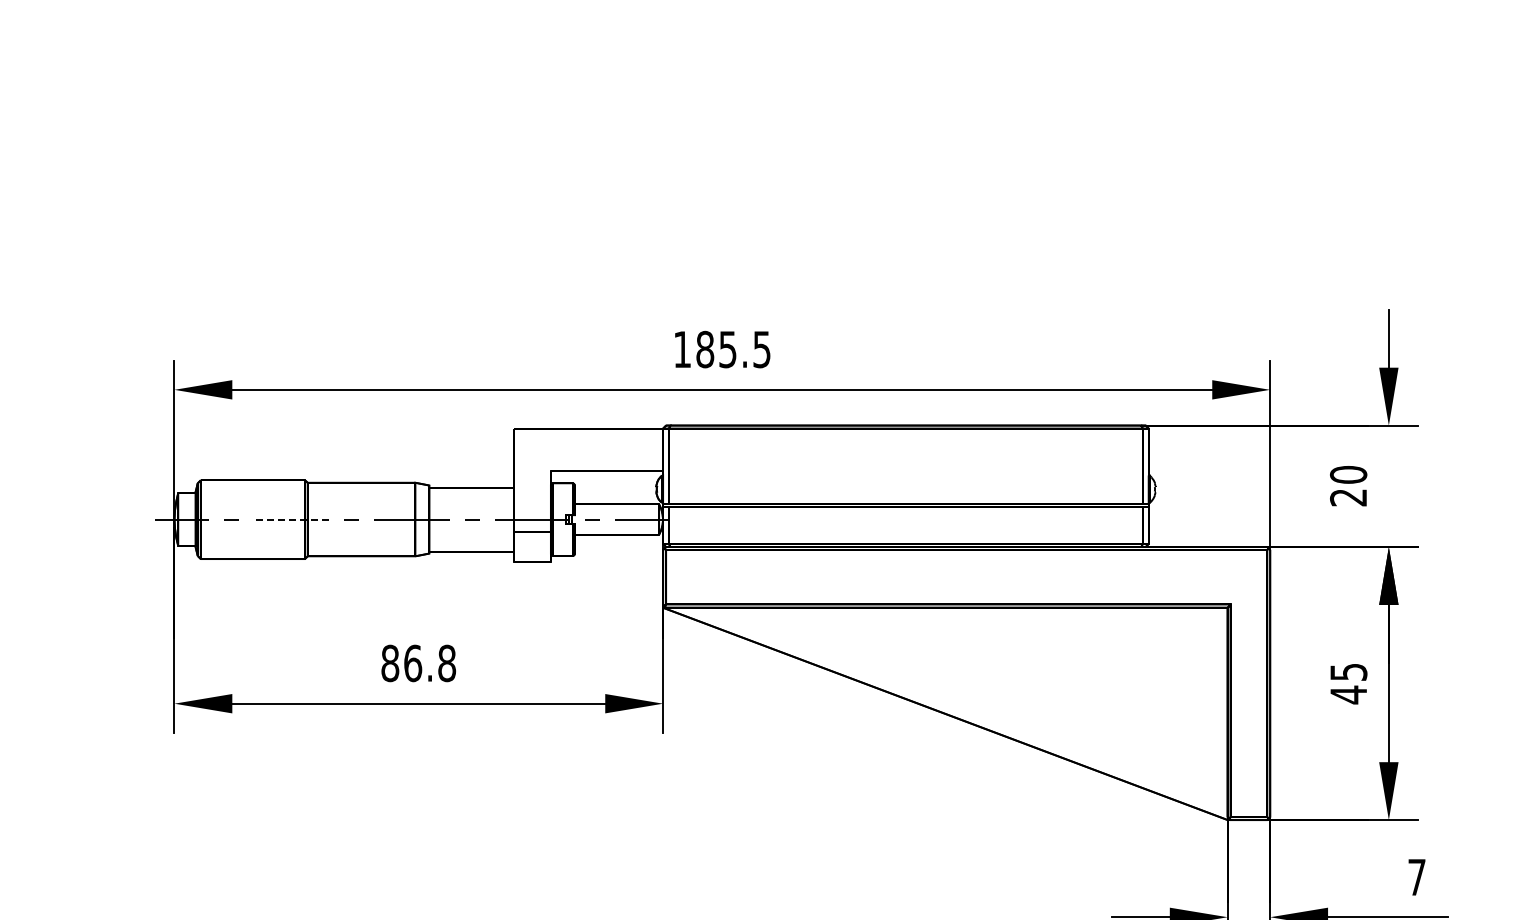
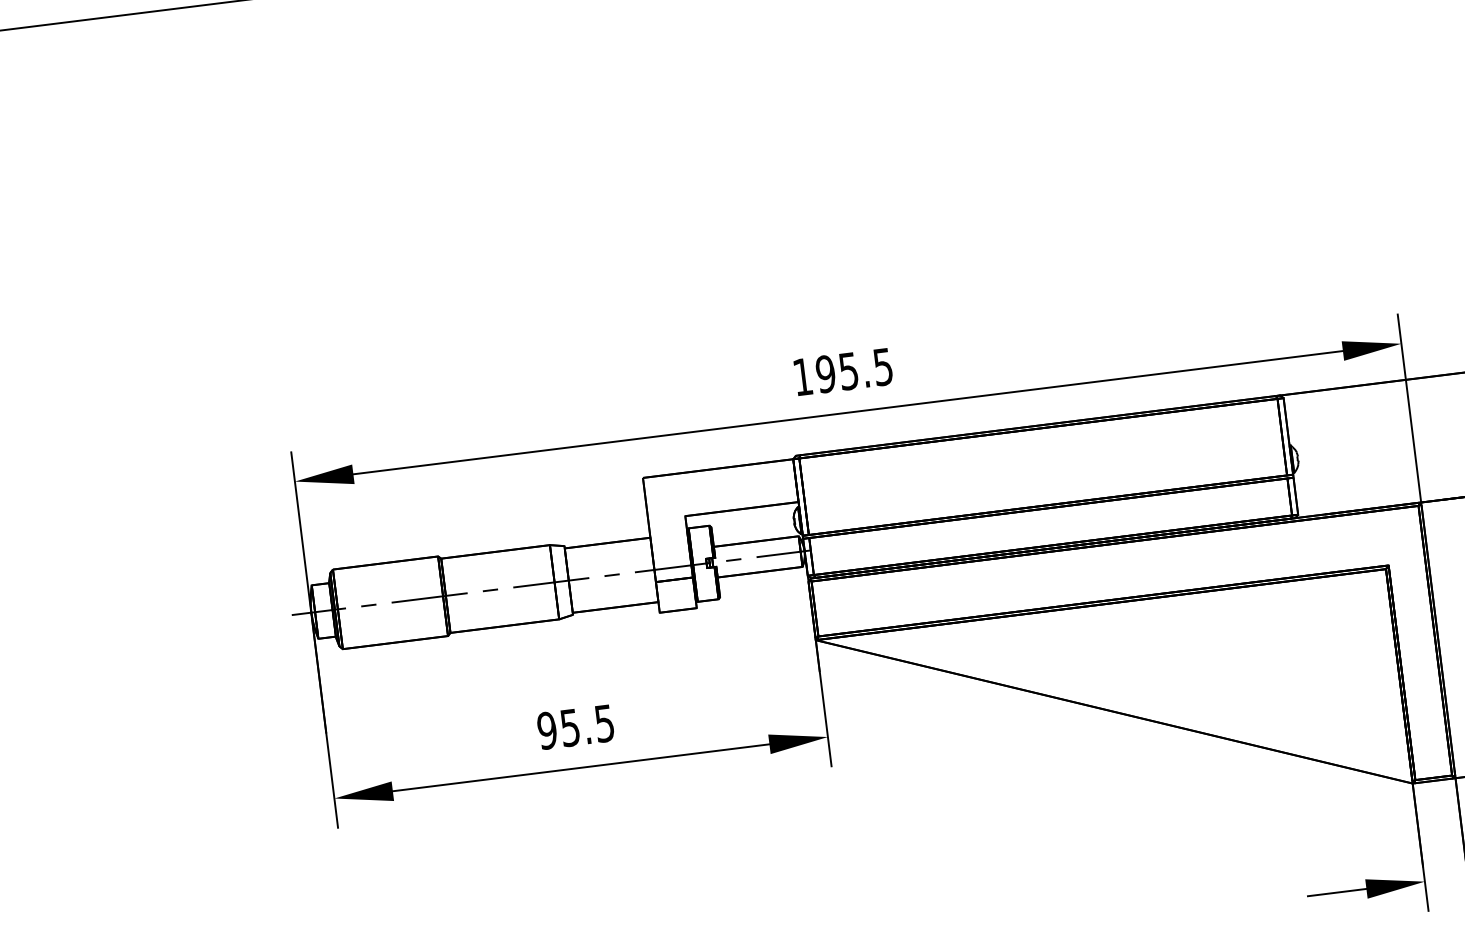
text: (705, 349) -> (826, 374), 185.5 -> 195.5
line: (291, 519) -> (429, 597), dashed -> solid
text: (418, 663) -> (575, 727), 86.8 -> 95.5

